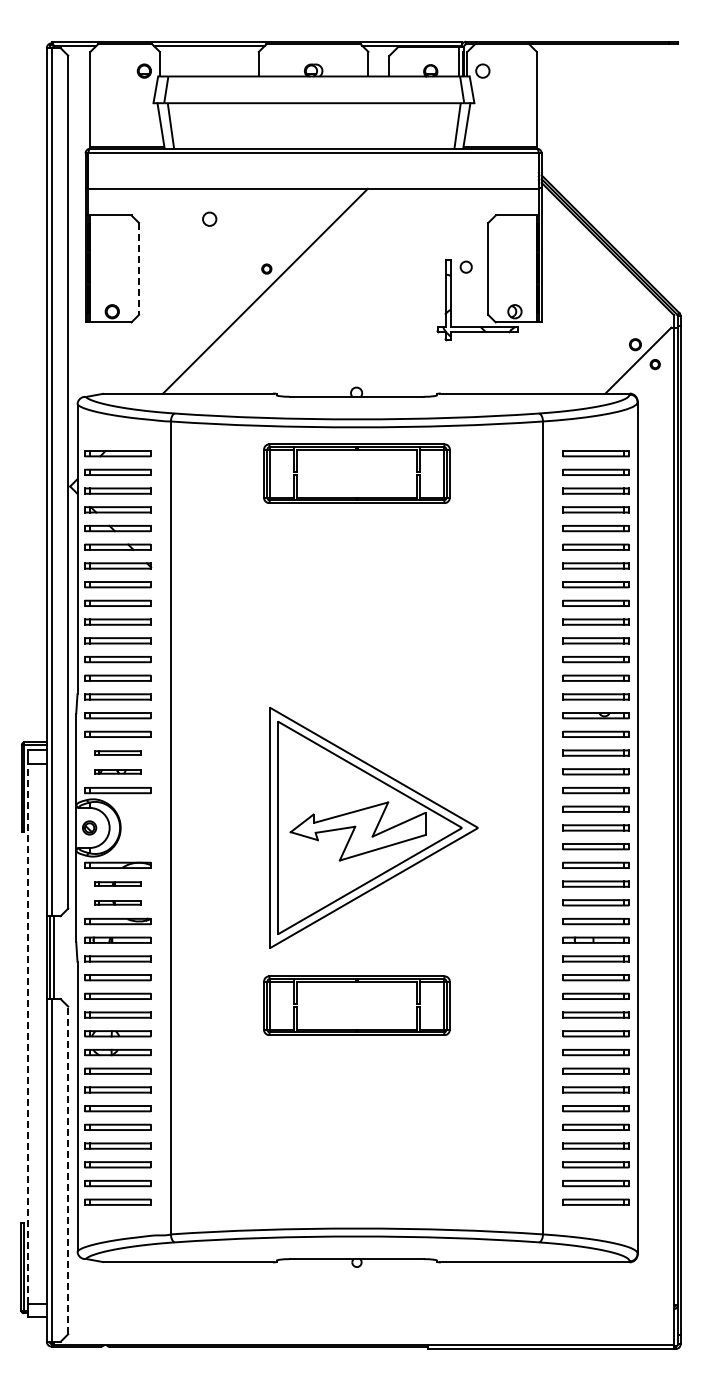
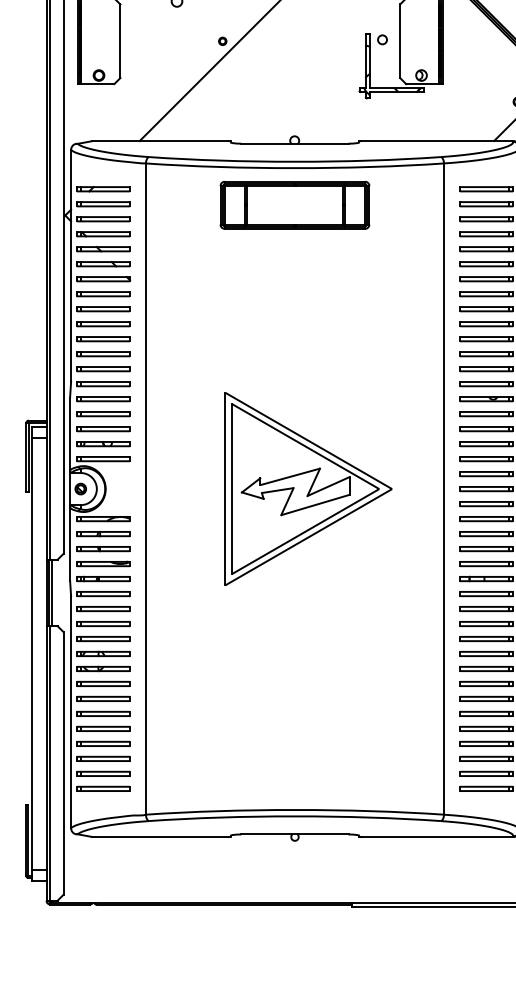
line: (139, 268) -> (120, 40), dashed -> solid
part: (117, 752) -> (103, 428), size x1.43
part: (117, 771) -> (103, 443), size x1.43
part: (117, 883) -> (103, 533), size x1.43
part: (117, 902) -> (103, 548), size x1.43
part: (356, 1005) -> (294, 631), removed
line: (28, 1033) -> (31, 653), dashed -> solid
line: (68, 1170) -> (63, 763), dashed -> solid

